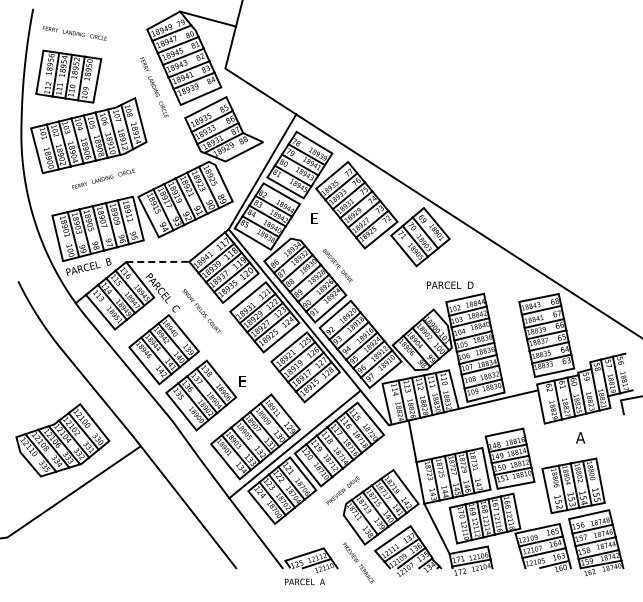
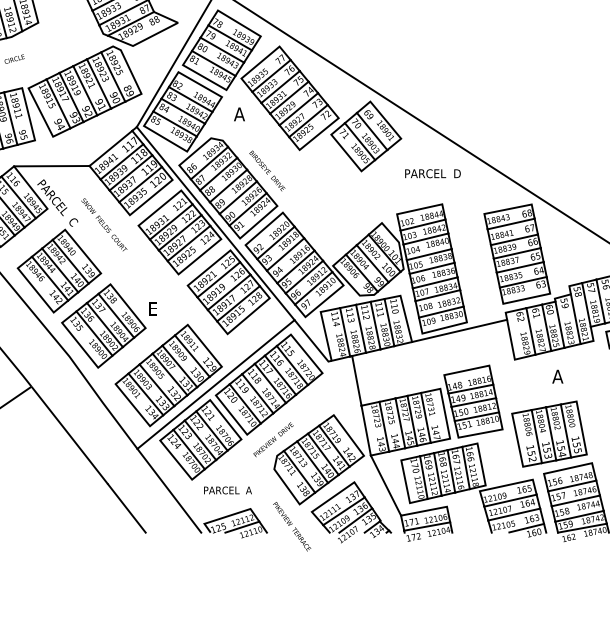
text: (314, 218) -> (239, 114), E -> A
line: (157, 261) -> (51, 165), dashed -> solid
text: (450, 284) -> (433, 172), moved
text: (304, 581) -> (227, 489), moved

